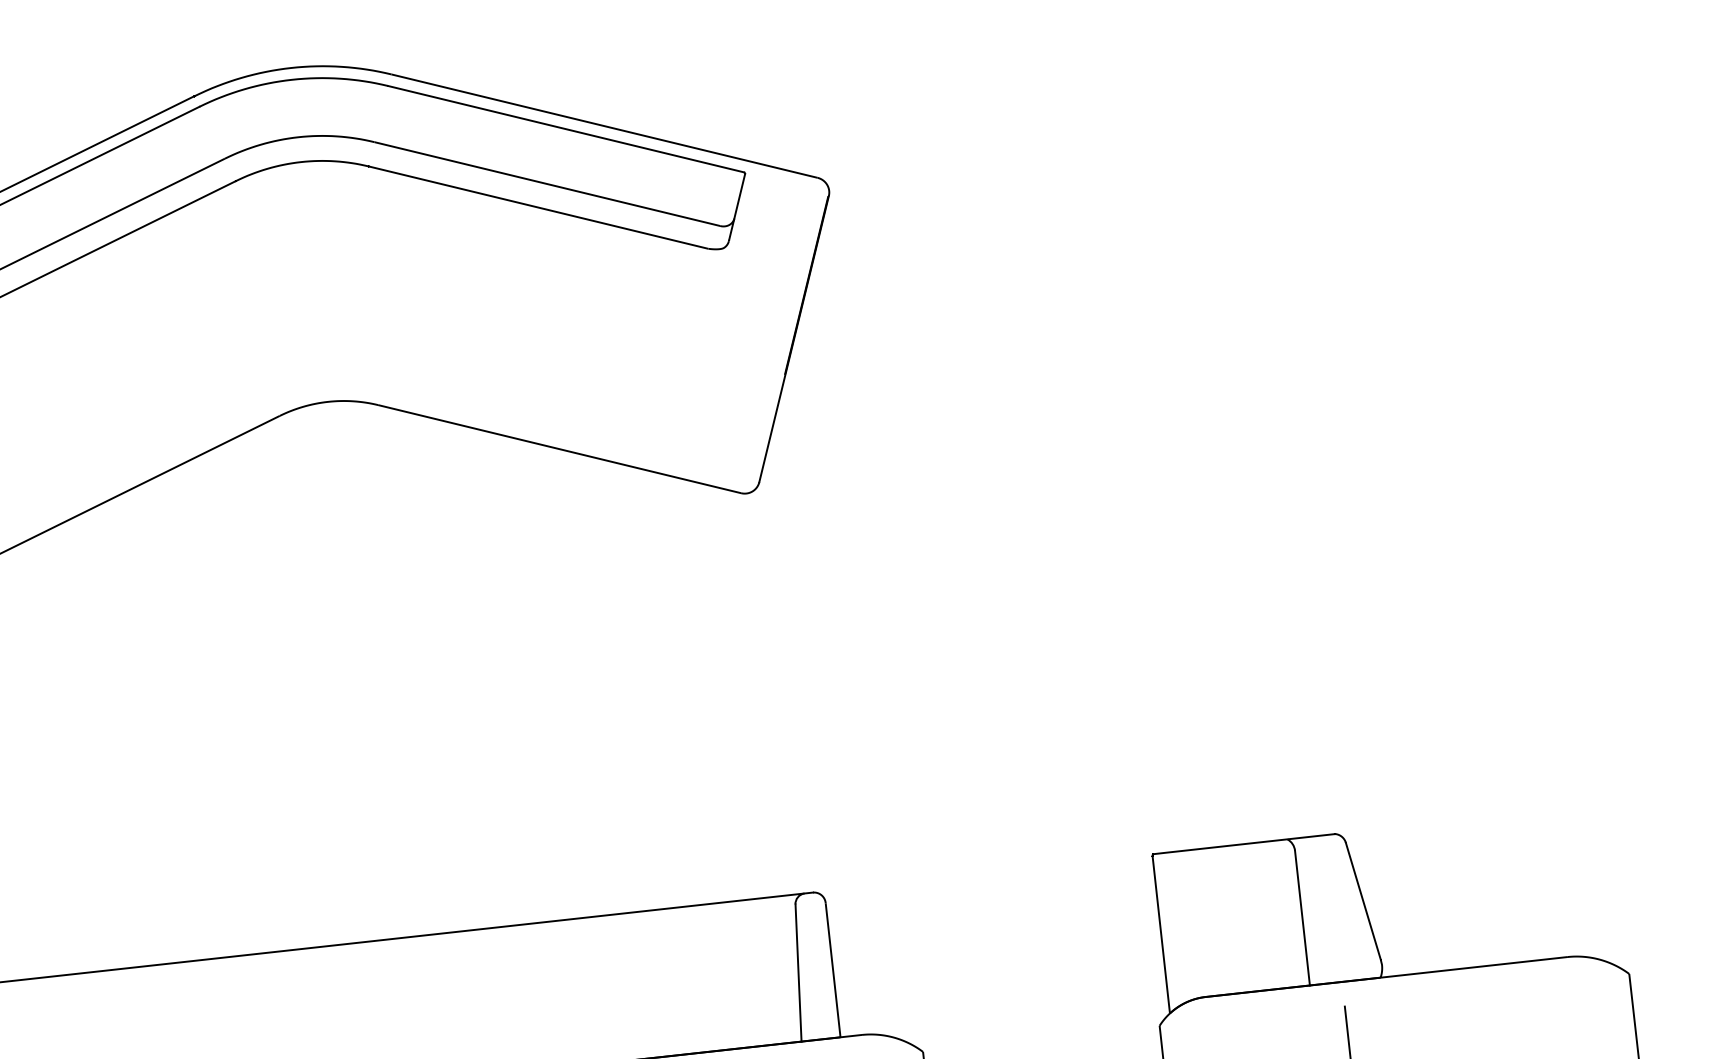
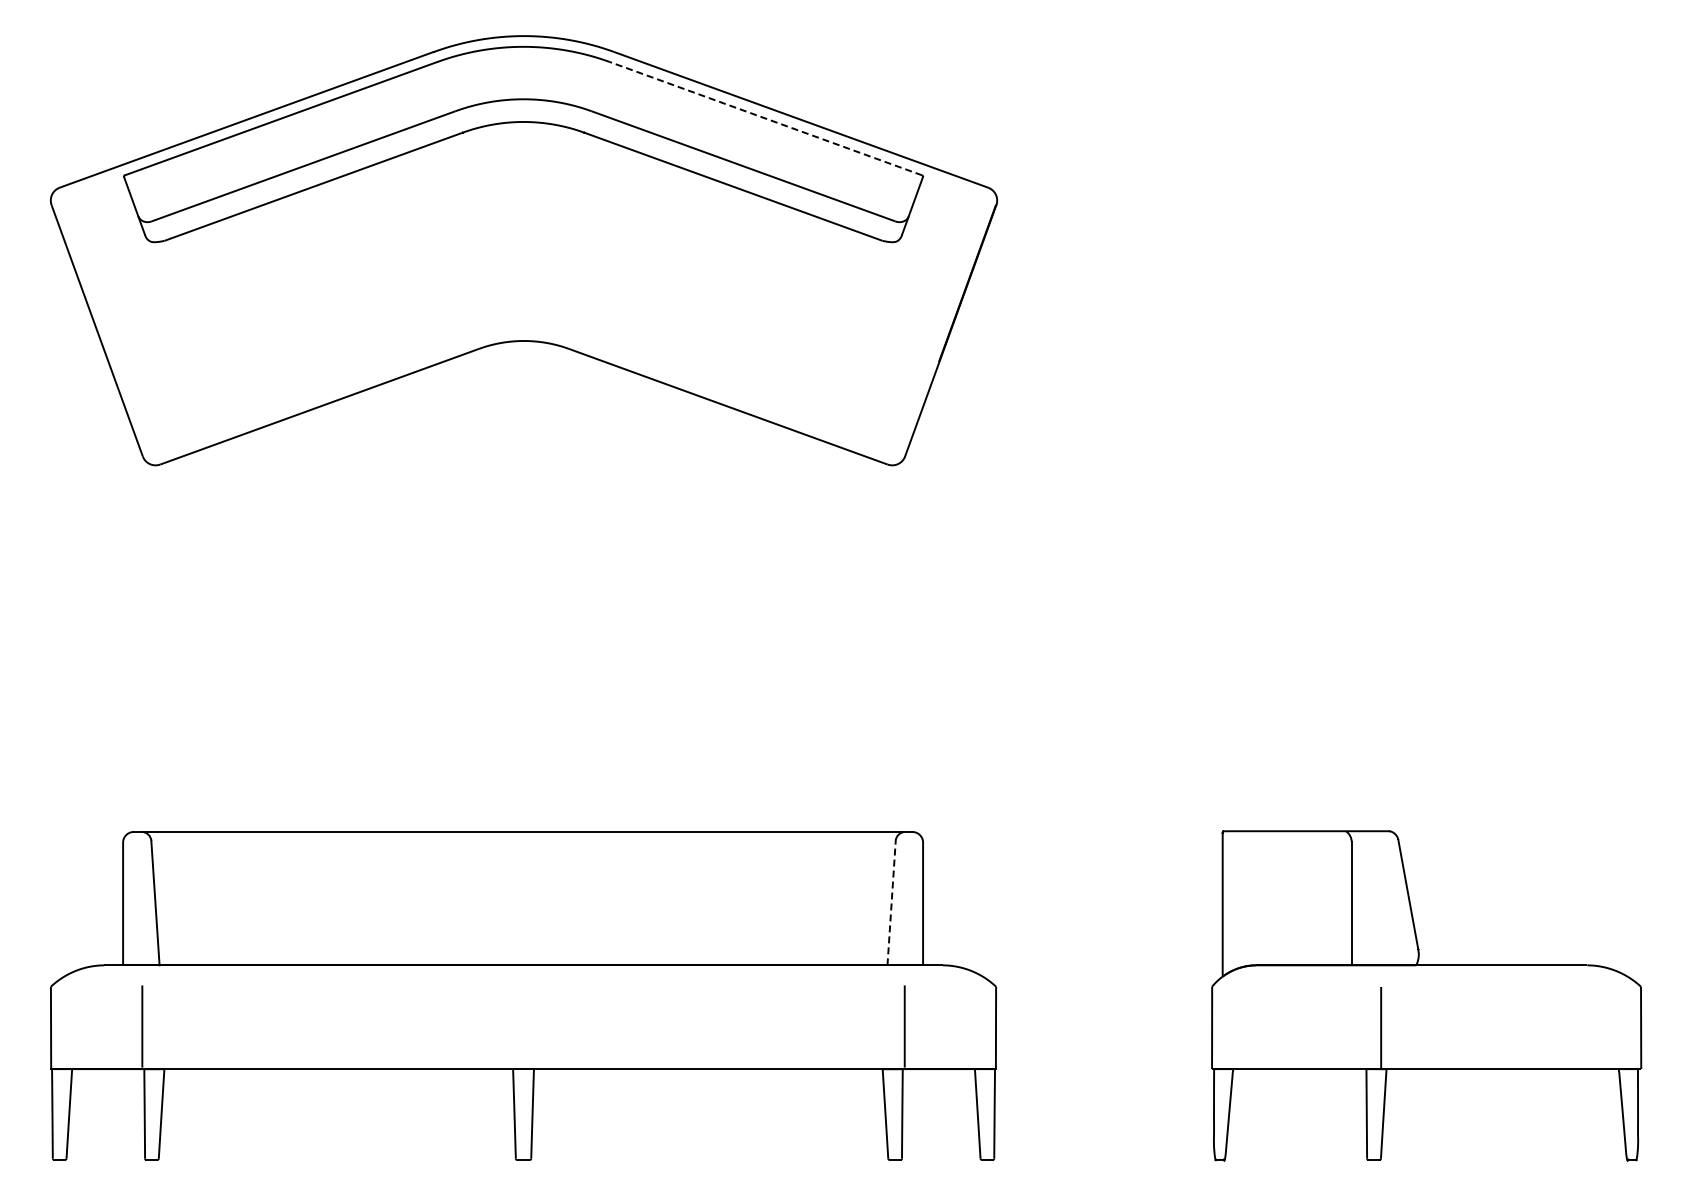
line: (565, 129) -> (765, 118), solid -> dashed
line: (798, 972) -> (891, 902), solid -> dashed

